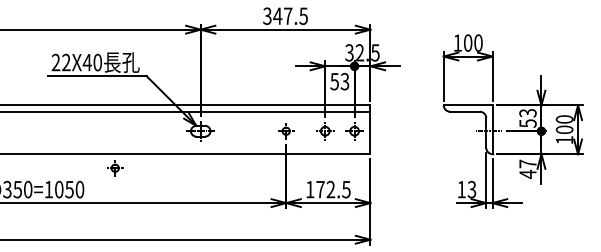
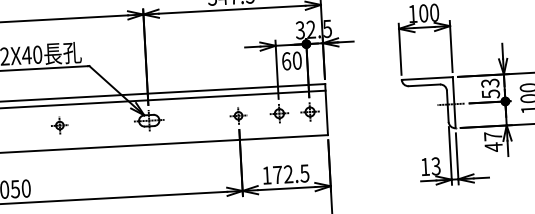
text: (339, 81) -> (291, 60), 53 -> 60
part: (115, 168) -> (60, 125), moved

